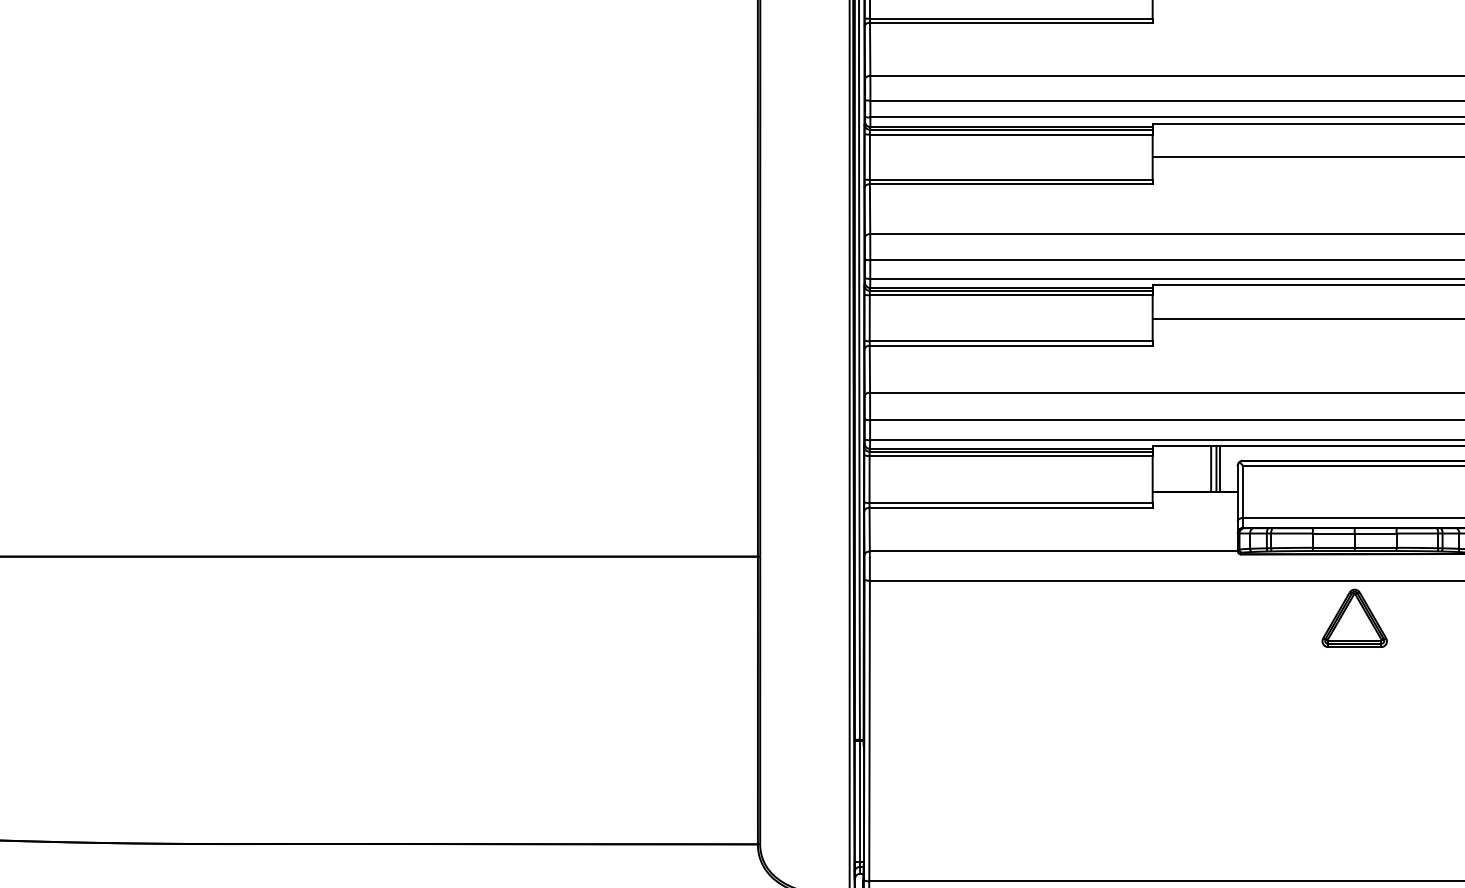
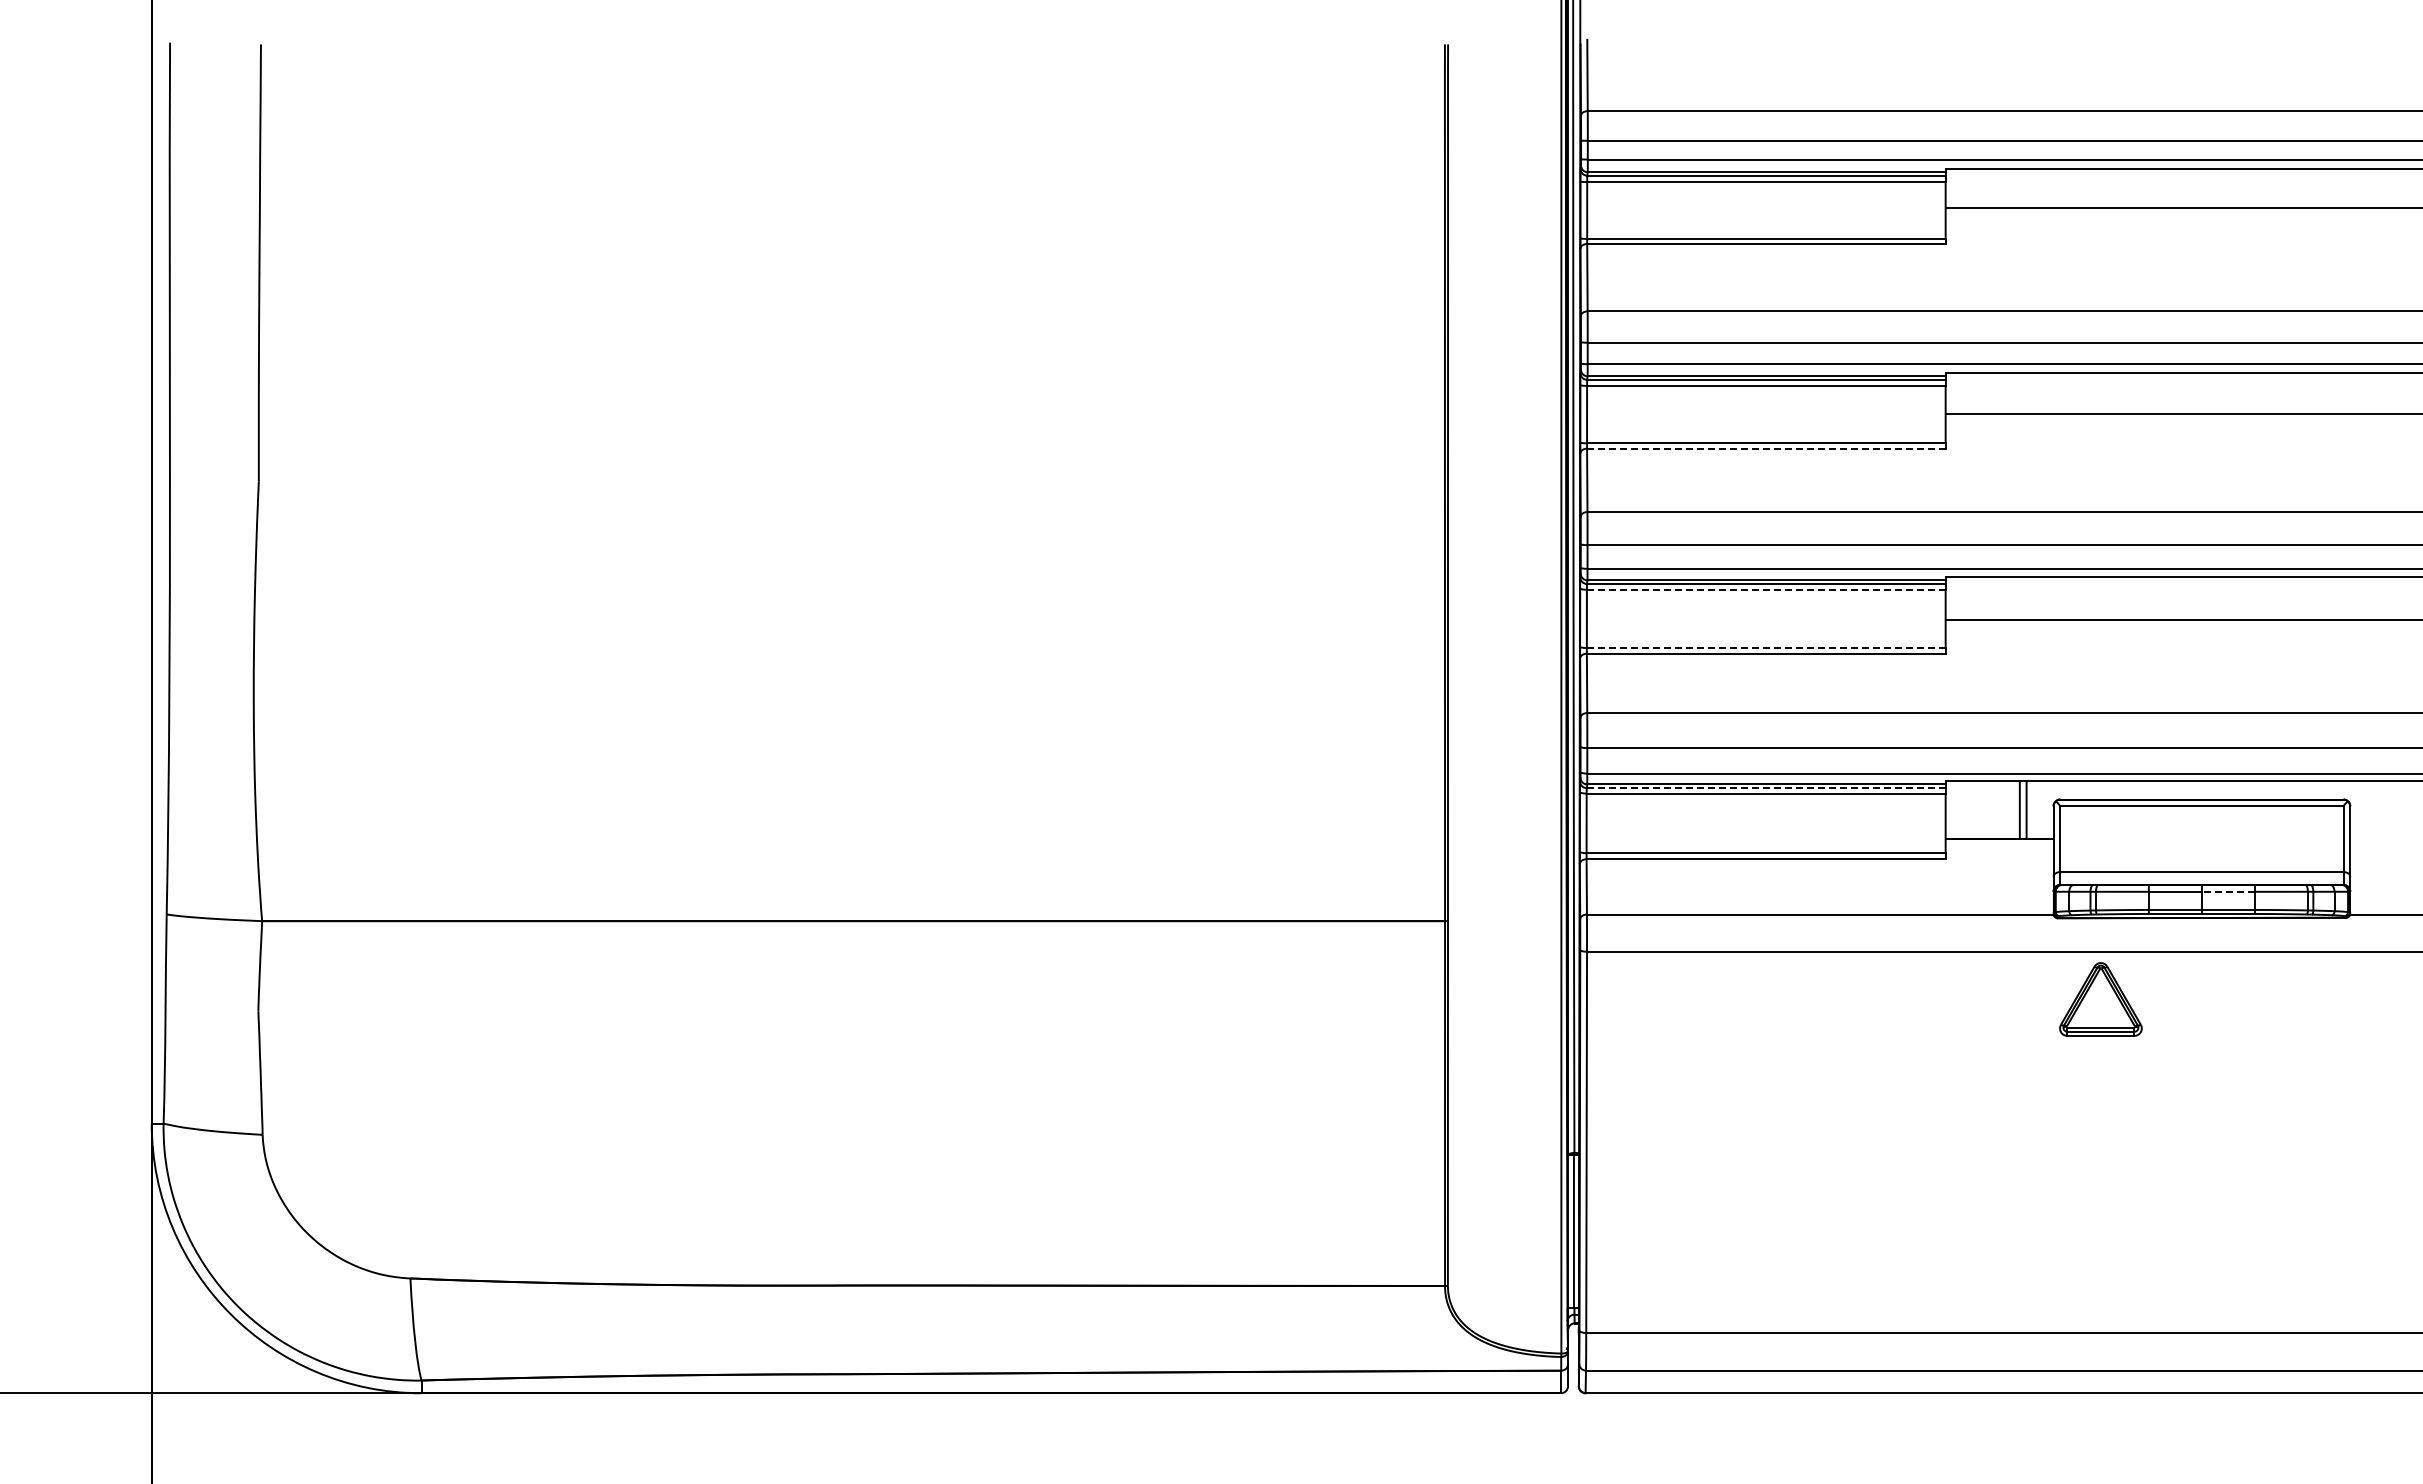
line: (1010, 183) -> (1765, 448), solid -> dashed
line: (1010, 295) -> (1765, 589), solid -> dashed
line: (1011, 341) -> (1766, 648), solid -> dashed
line: (1011, 452) -> (1766, 788), solid -> dashed
line: (1219, 468) -> (2030, 809), removed
line: (1375, 533) -> (2228, 891), solid -> dashed
part: (1354, 618) -> (2100, 999), moved

